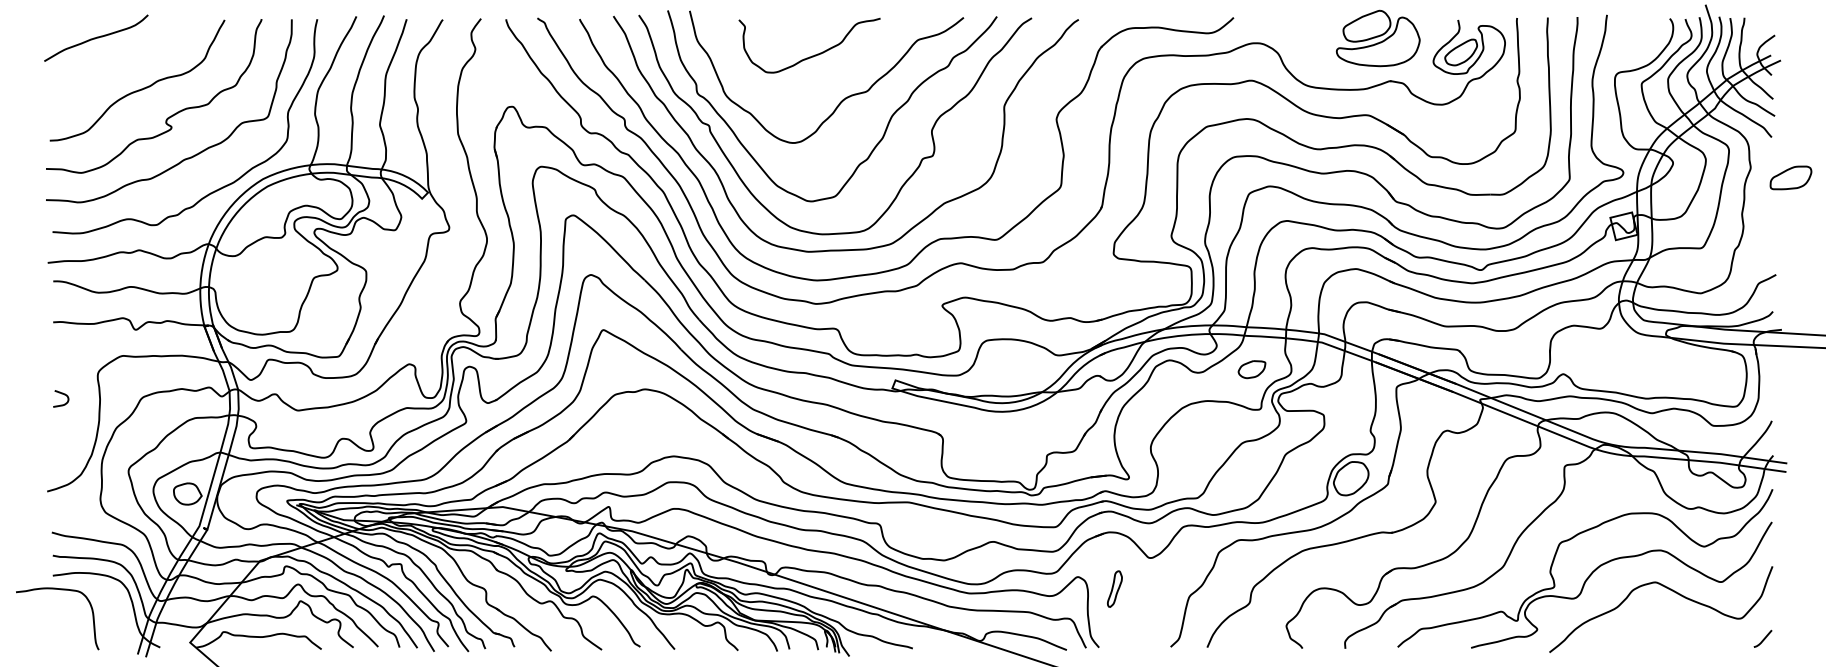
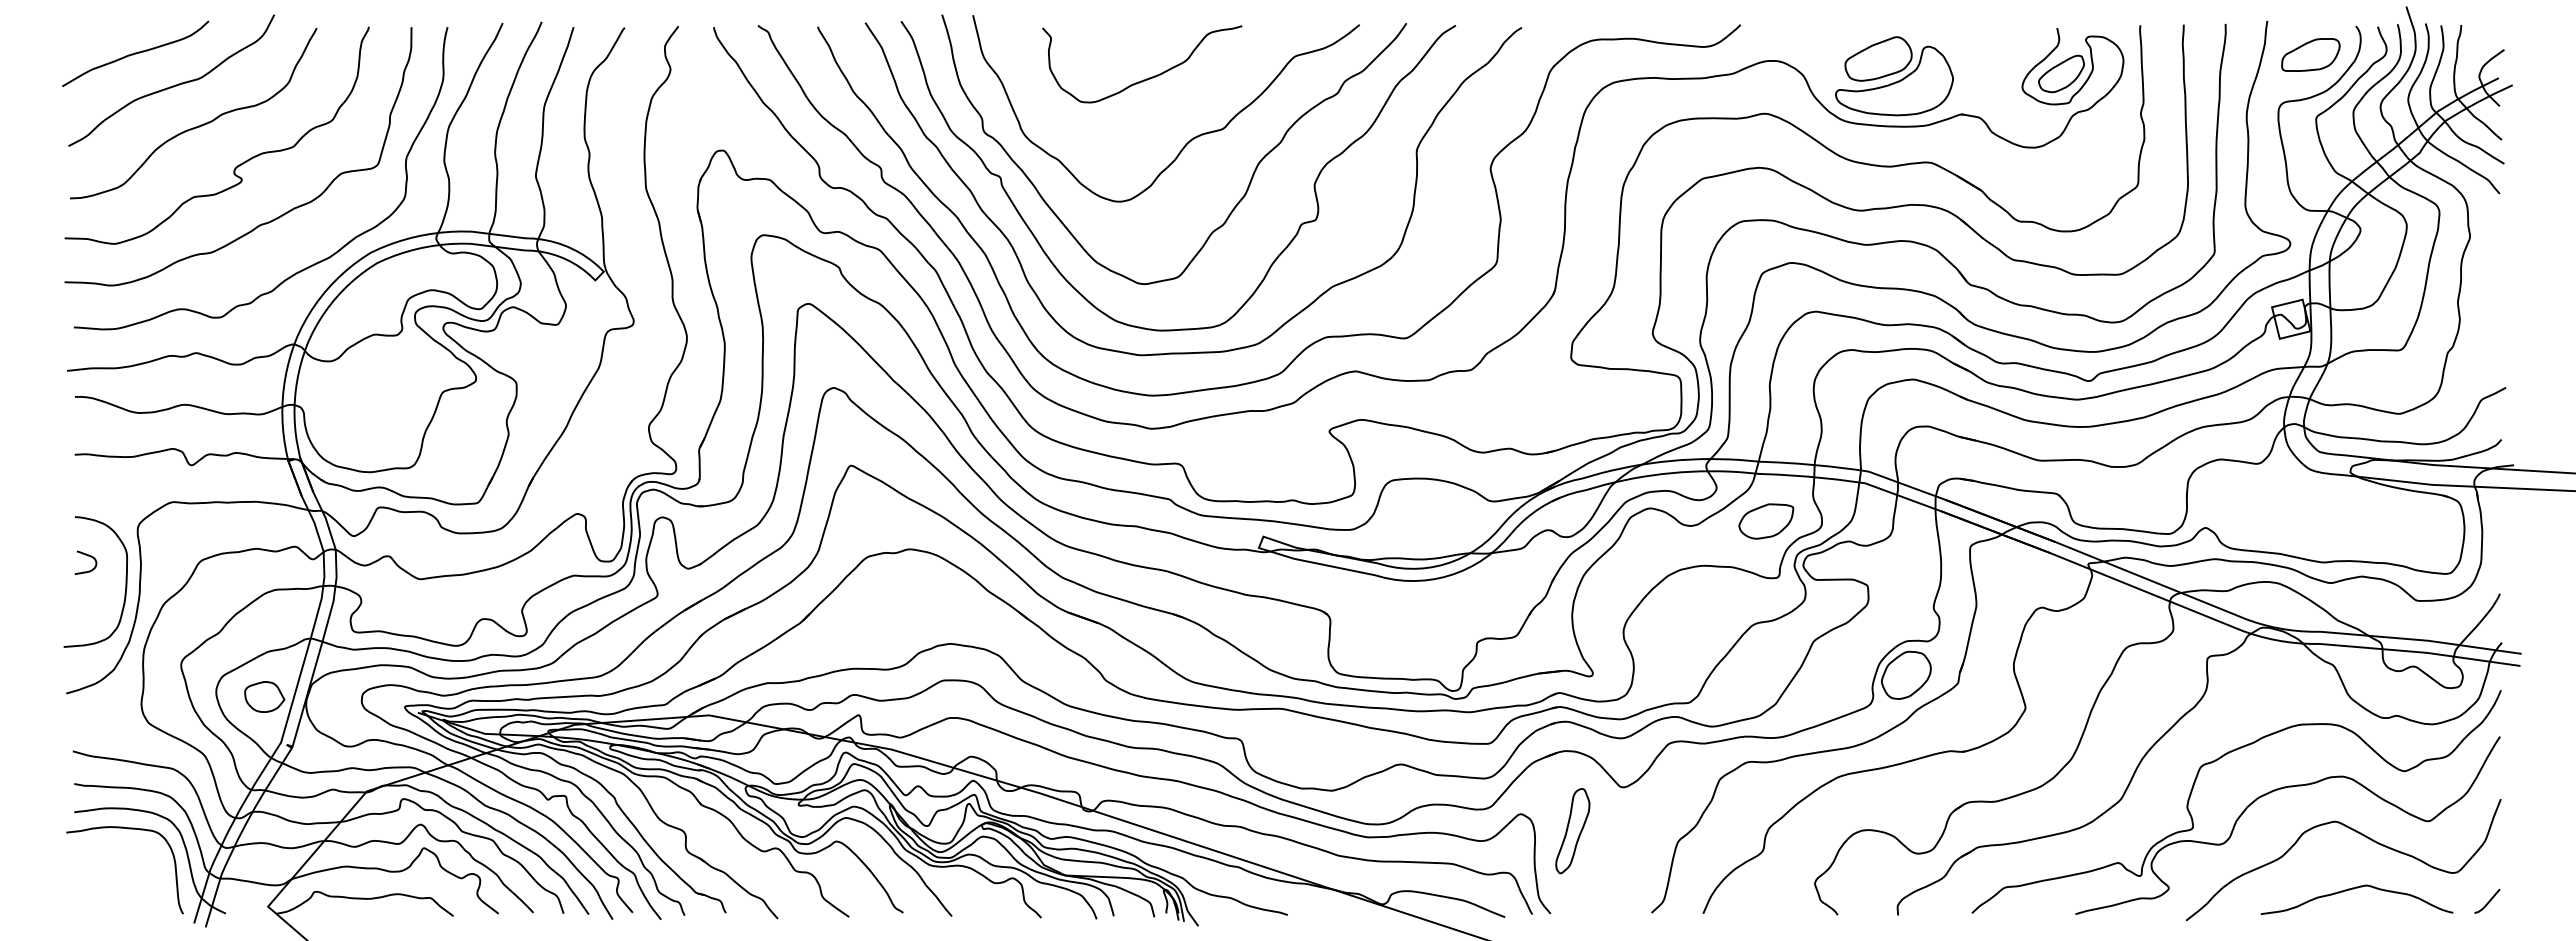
part: (1378, 38) -> (1894, 76), moved
curve: (122, 60) -> (172, 85), added
part: (1790, 177) -> (2310, 54), moved
part: (1252, 369) -> (1766, 521), size x1.43
curve: (89, 412) -> (125, 581), added
part: (1114, 589) -> (1572, 831), size x1.67
curve: (60, 590) -> (128, 829), moved
curve: (1668, 630) -> (2354, 889), added

